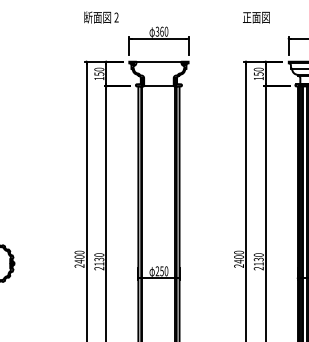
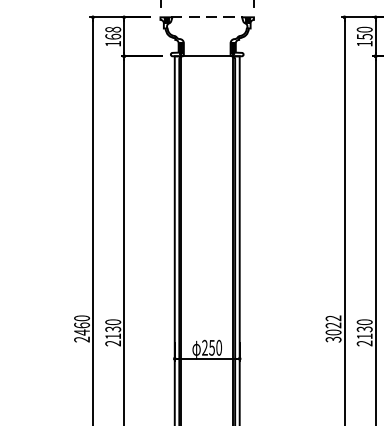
line: (158, 61) -> (206, 16), solid -> dashed
text: (99, 71) -> (113, 32), 150 -> 168
text: (79, 256) -> (81, 324), 2400 -> 2460
text: (239, 258) -> (334, 327), 2400 -> 3022

